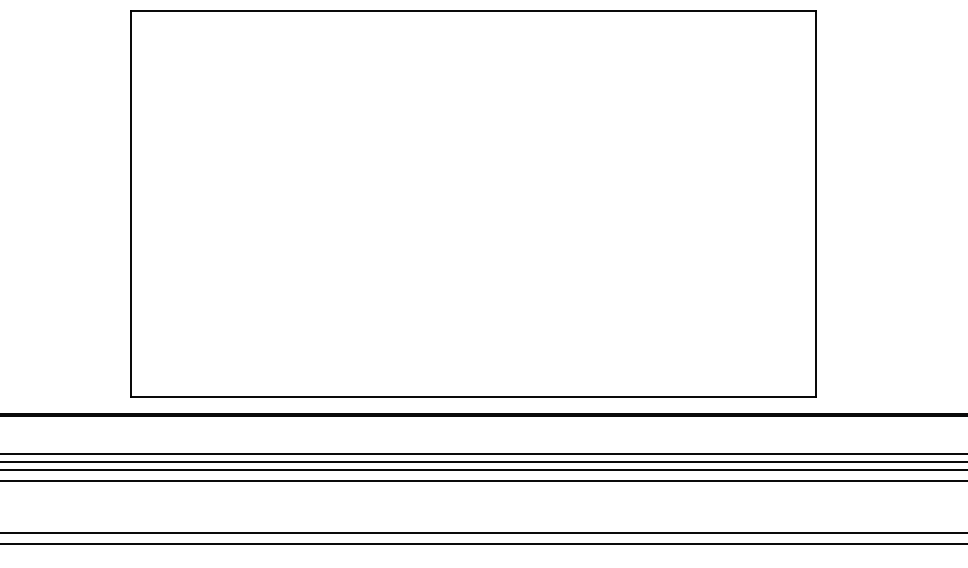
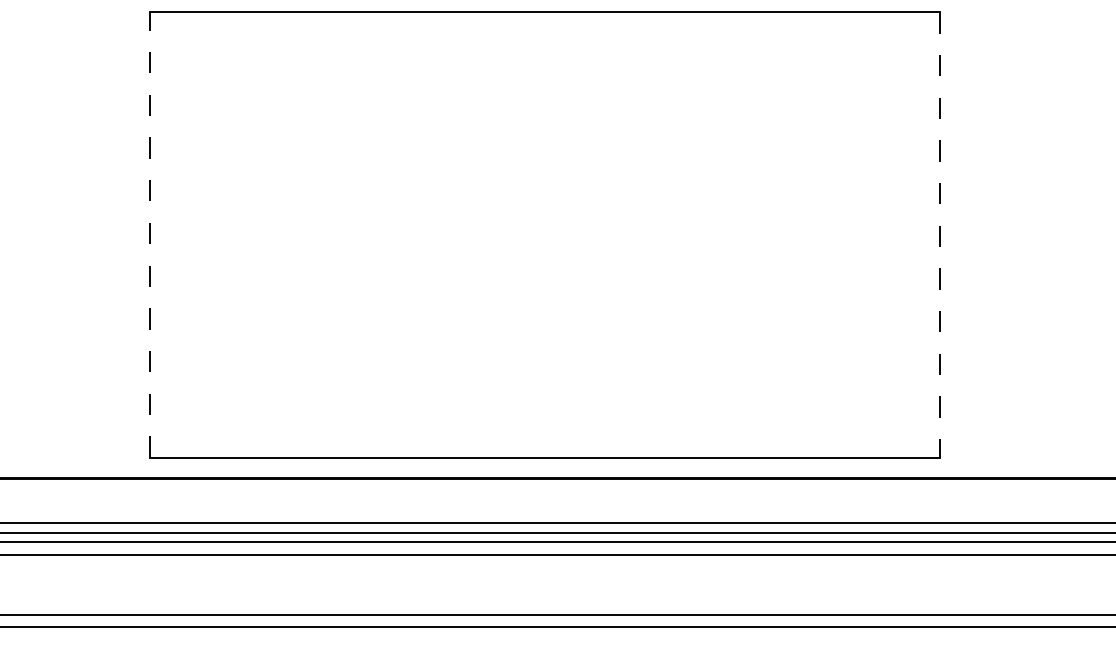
line: (130, 203) -> (150, 234), solid -> dashed
line: (815, 204) -> (940, 235), solid -> dashed

